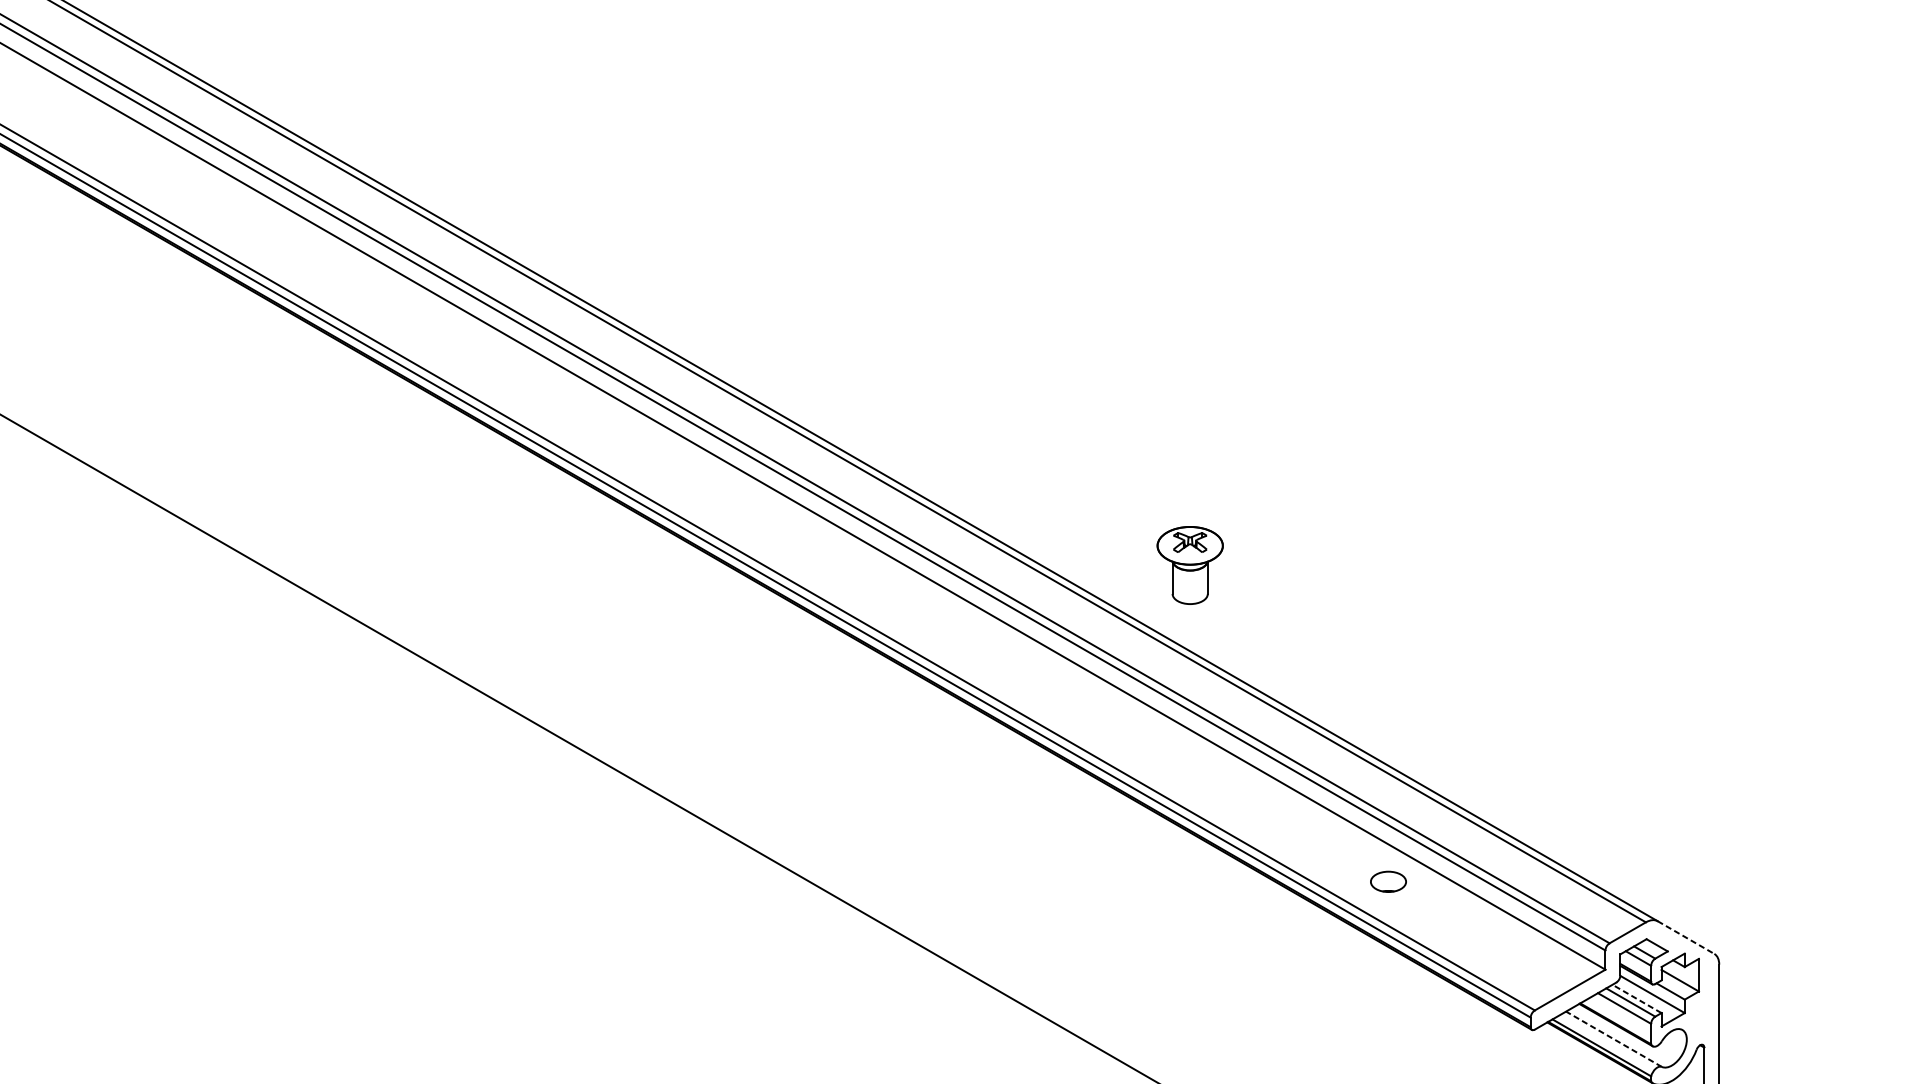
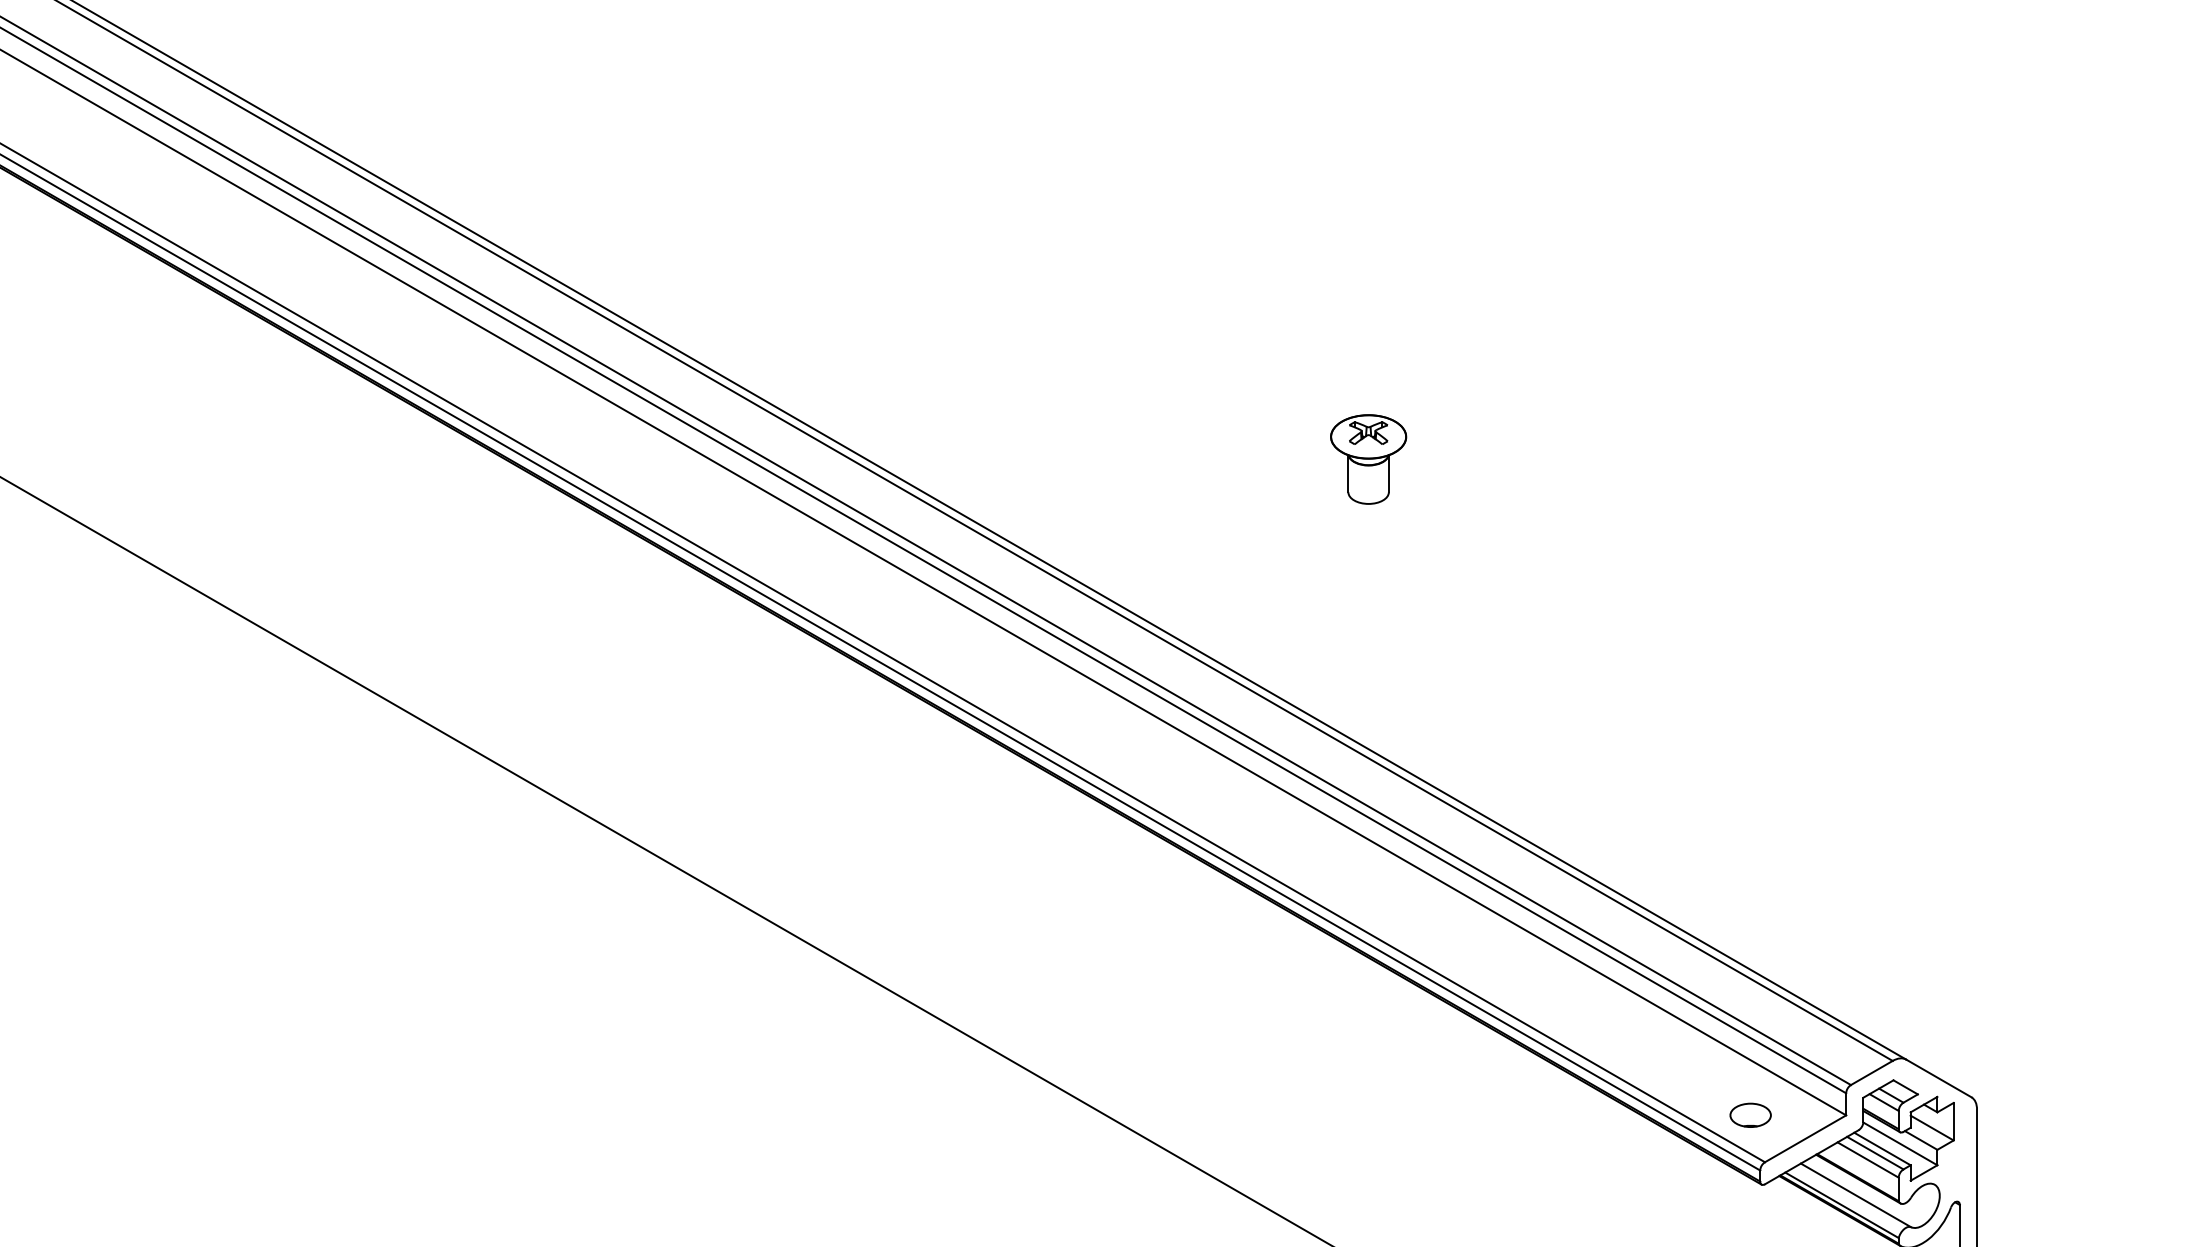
part: (1190, 565) -> (1368, 459), moved
part: (1388, 881) -> (1750, 1114), moved
line: (1685, 937) -> (1938, 1078), dashed -> solid
line: (1637, 999) -> (1882, 1149), dashed -> solid
line: (1613, 1039) -> (1855, 1195), dashed -> solid

